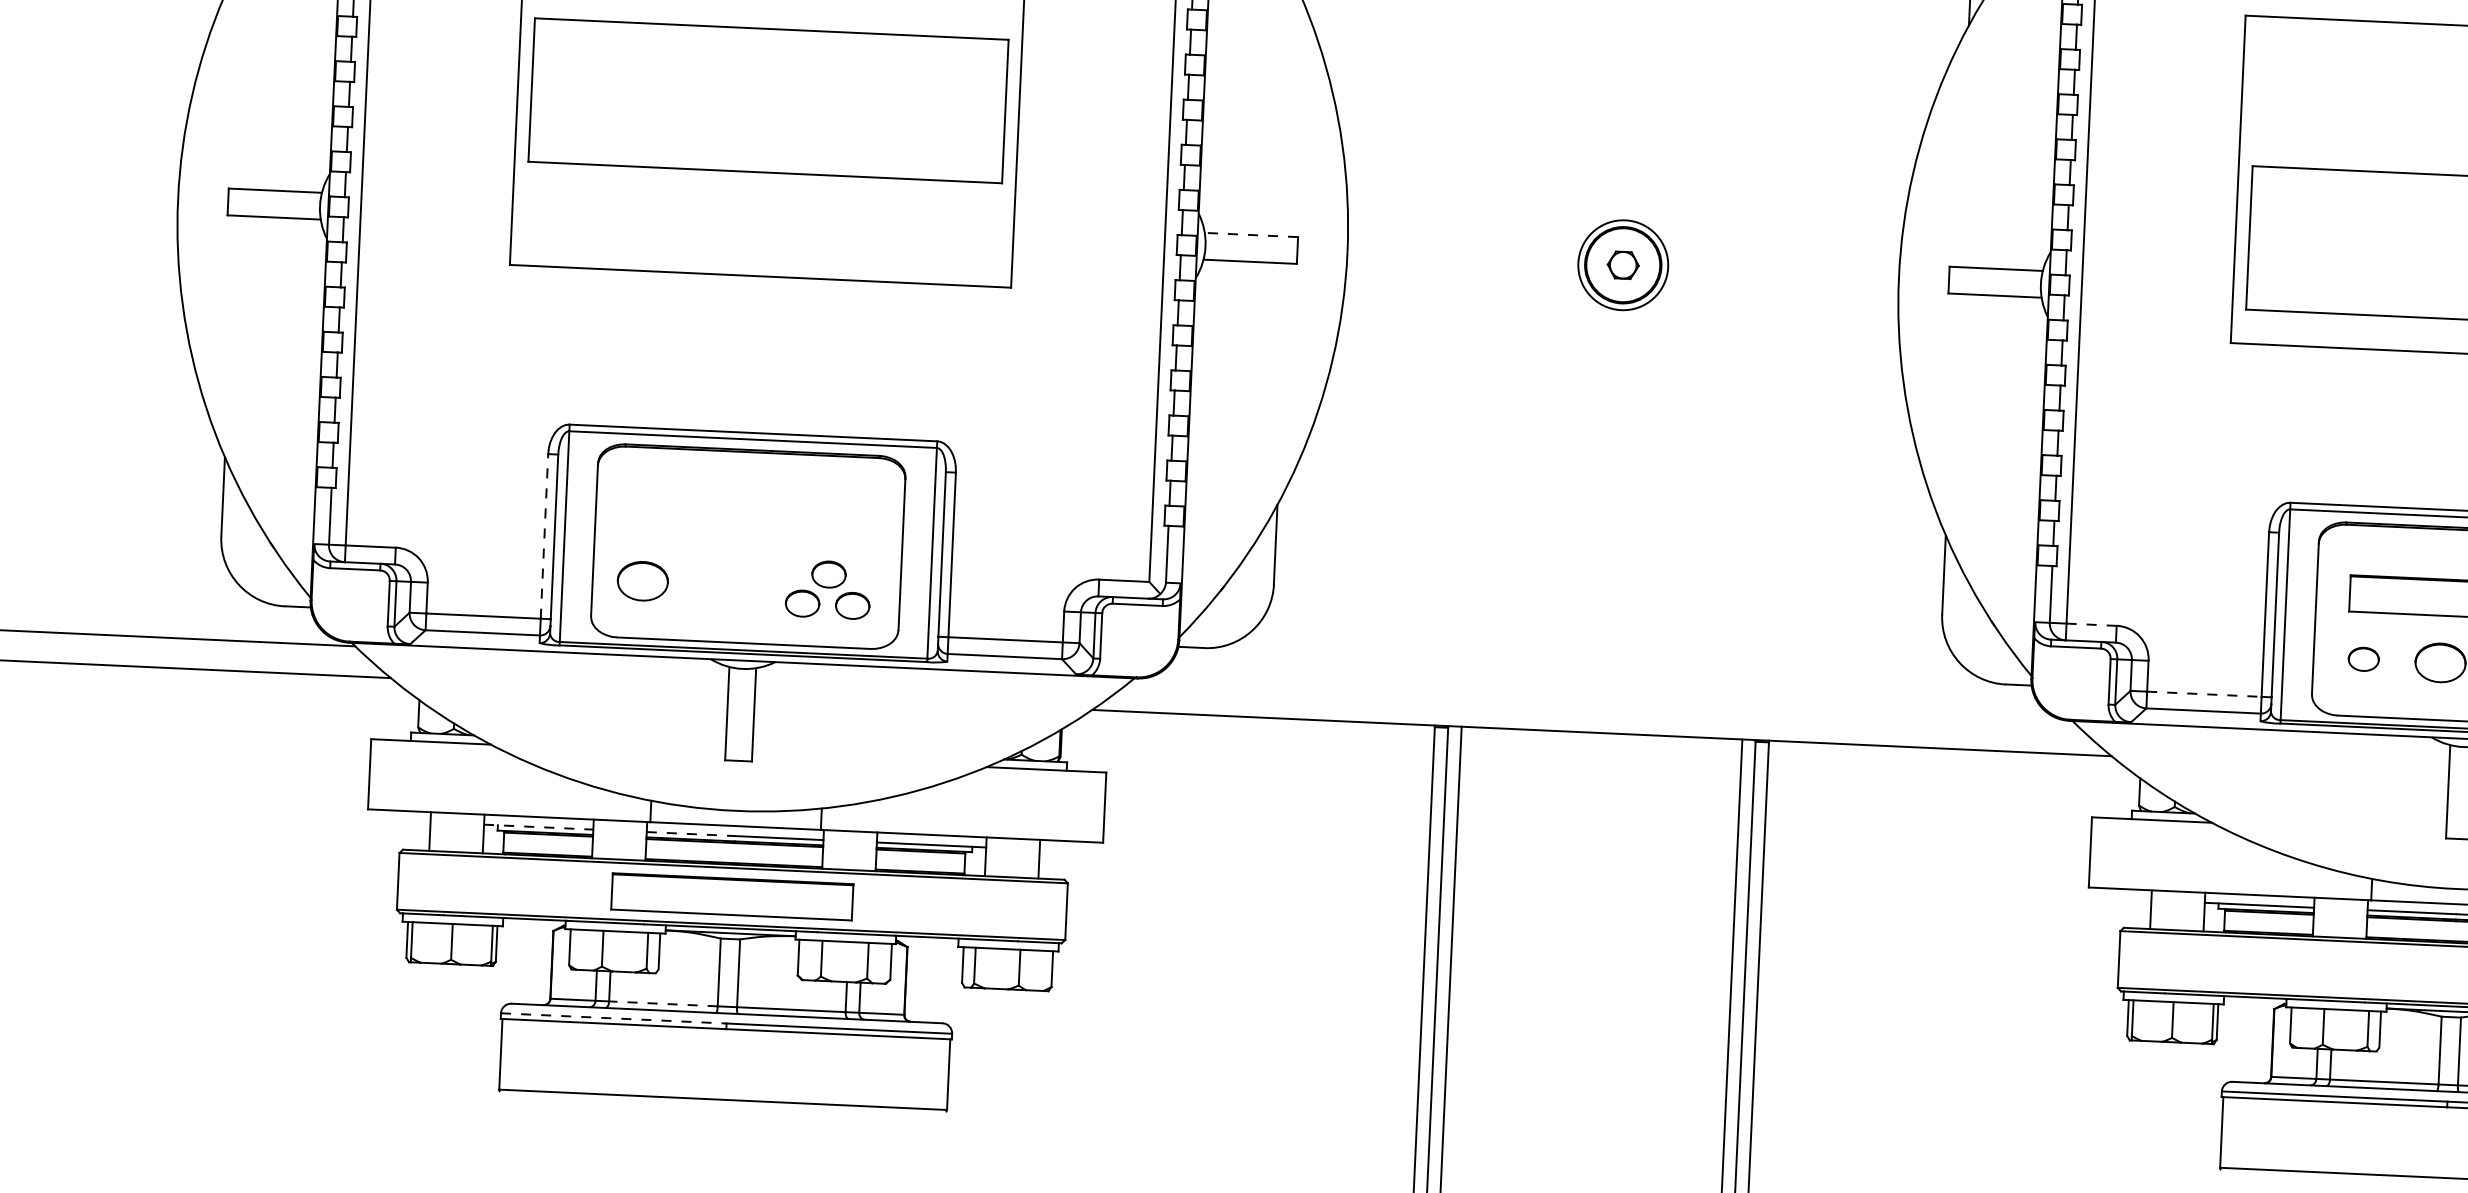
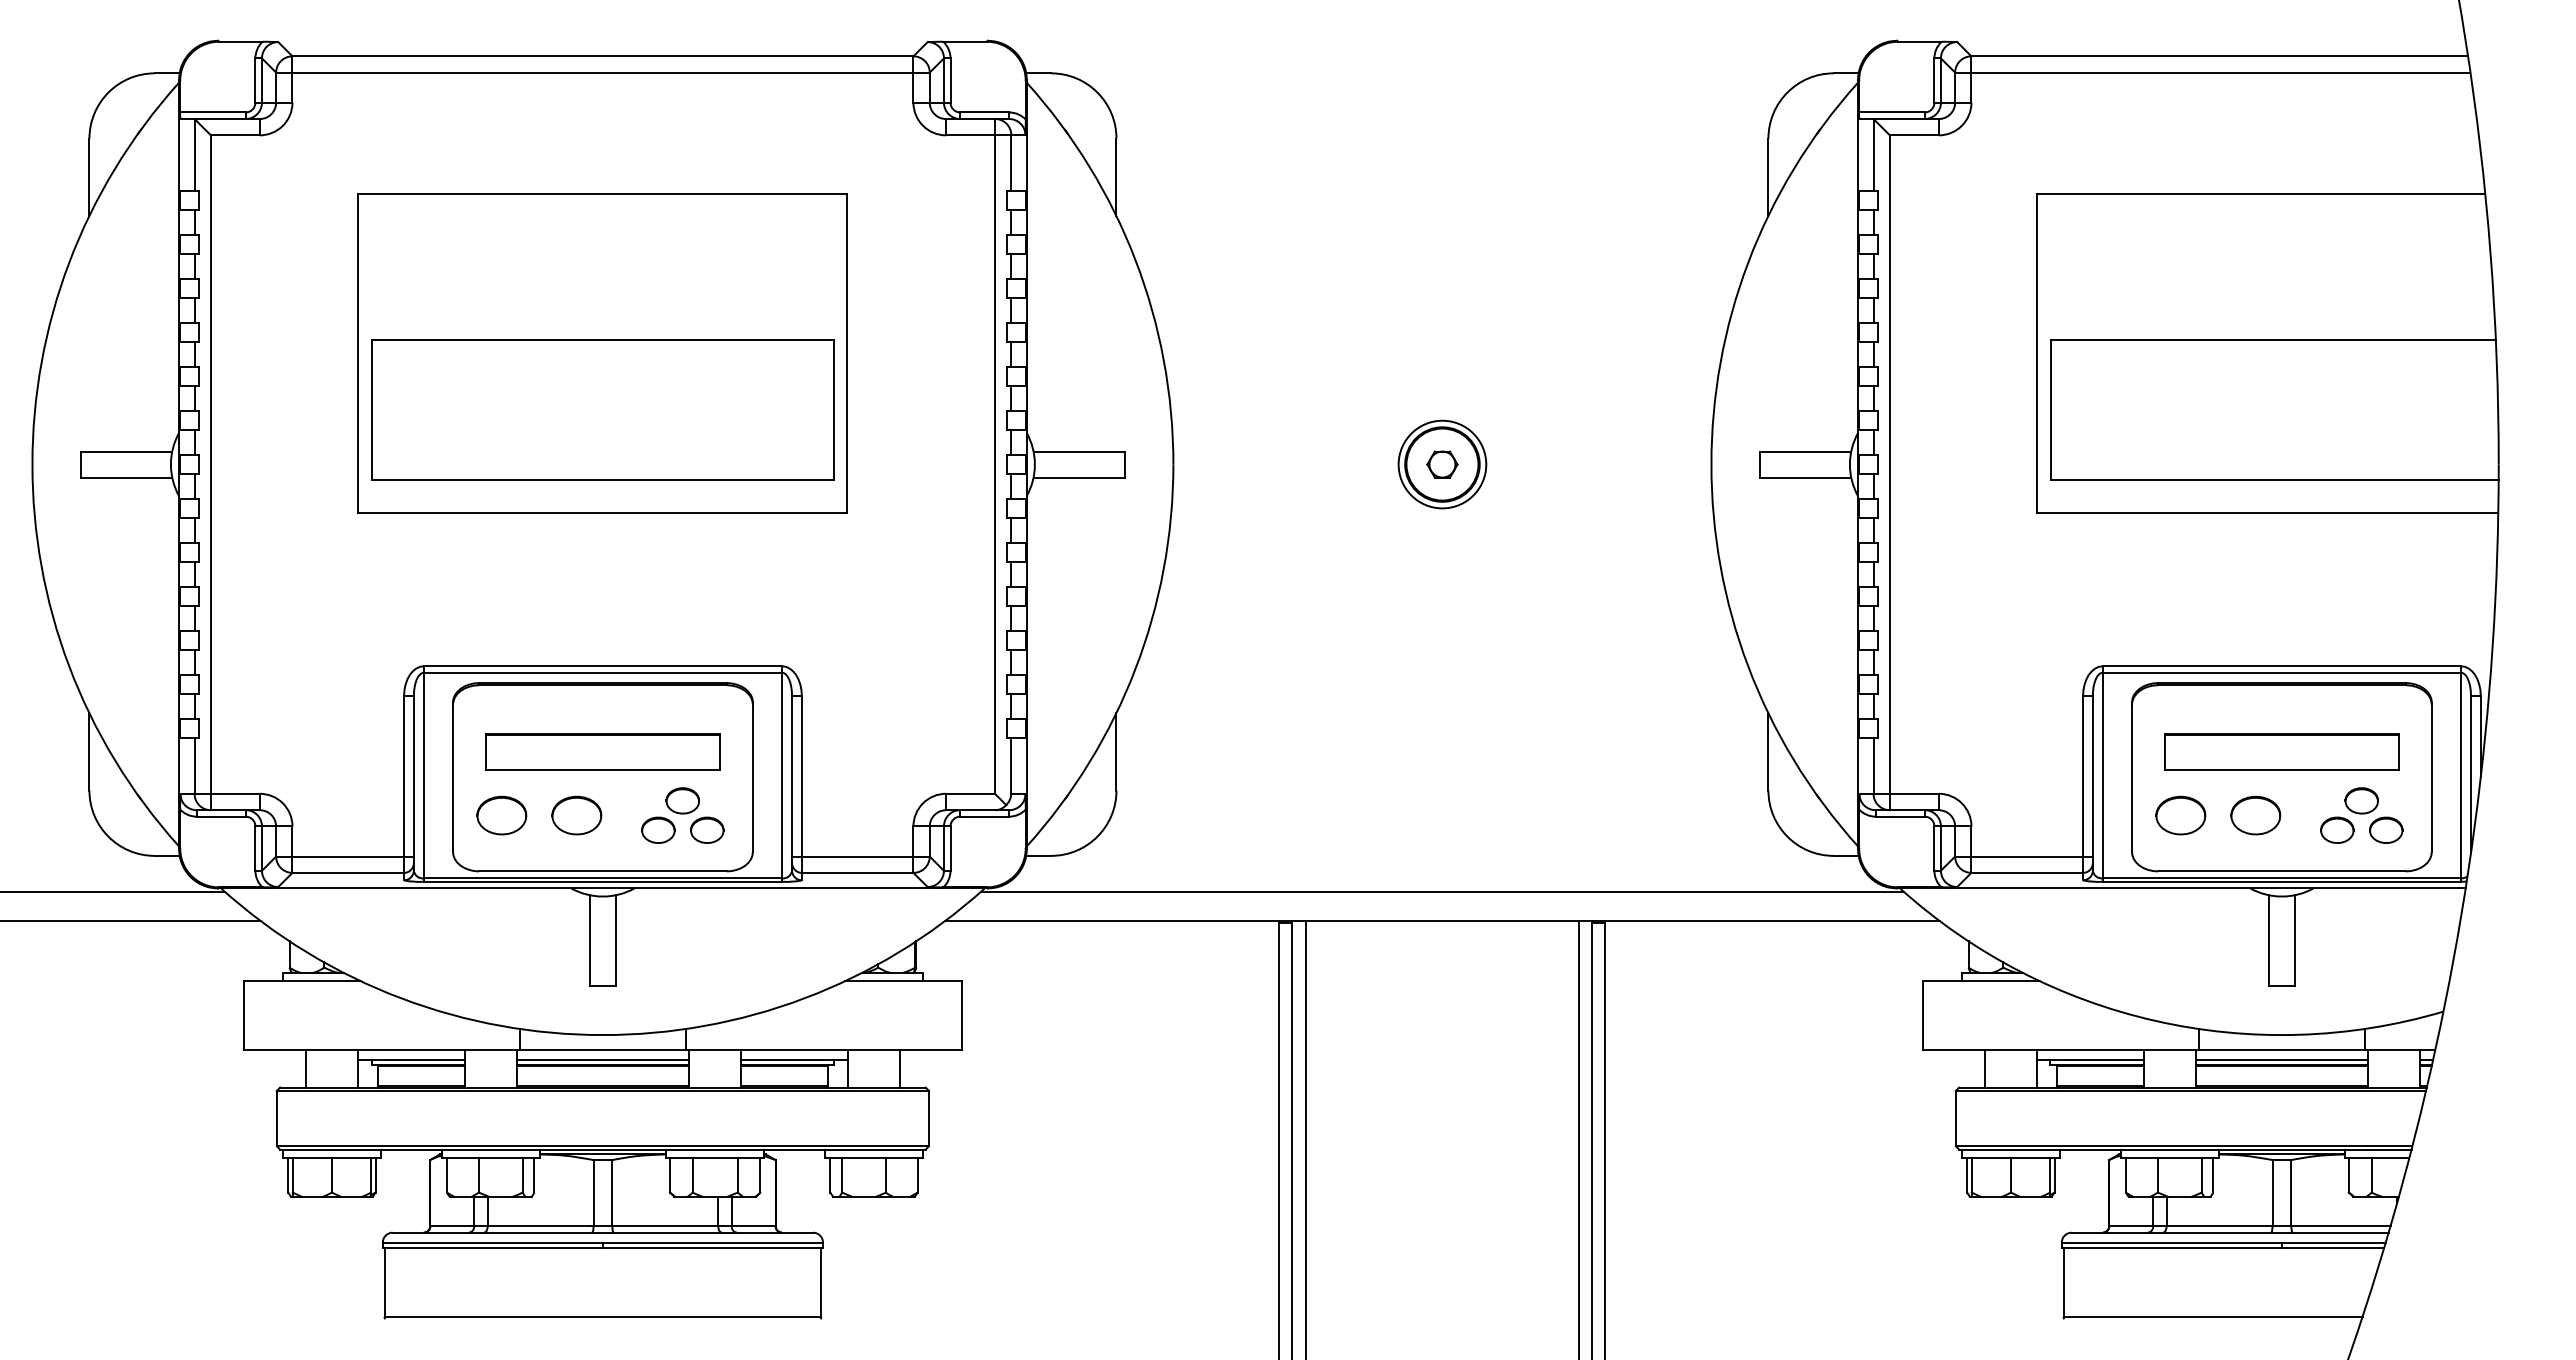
part: (768, 100) -> (602, 409), moved
line: (1250, 234) -> (1078, 451), dashed -> solid
line: (544, 535) -> (404, 775), dashed -> solid
part: (719, 584) -> (576, 815), added
line: (2091, 624) -> (1914, 793), dashed -> solid
part: (2363, 659) -> (2180, 815), size x1.67
line: (2204, 694) -> (2027, 856), dashed -> solid
line: (1603, 702) -> (1442, 891), added
line: (538, 827) -> (411, 1059), dashed -> solid
line: (691, 833) -> (560, 1059), dashed -> solid
part: (731, 896) -> (602, 751), moved
line: (663, 1004) -> (540, 1226), dashed -> solid
line: (614, 1018) -> (493, 1242), dashed -> solid

